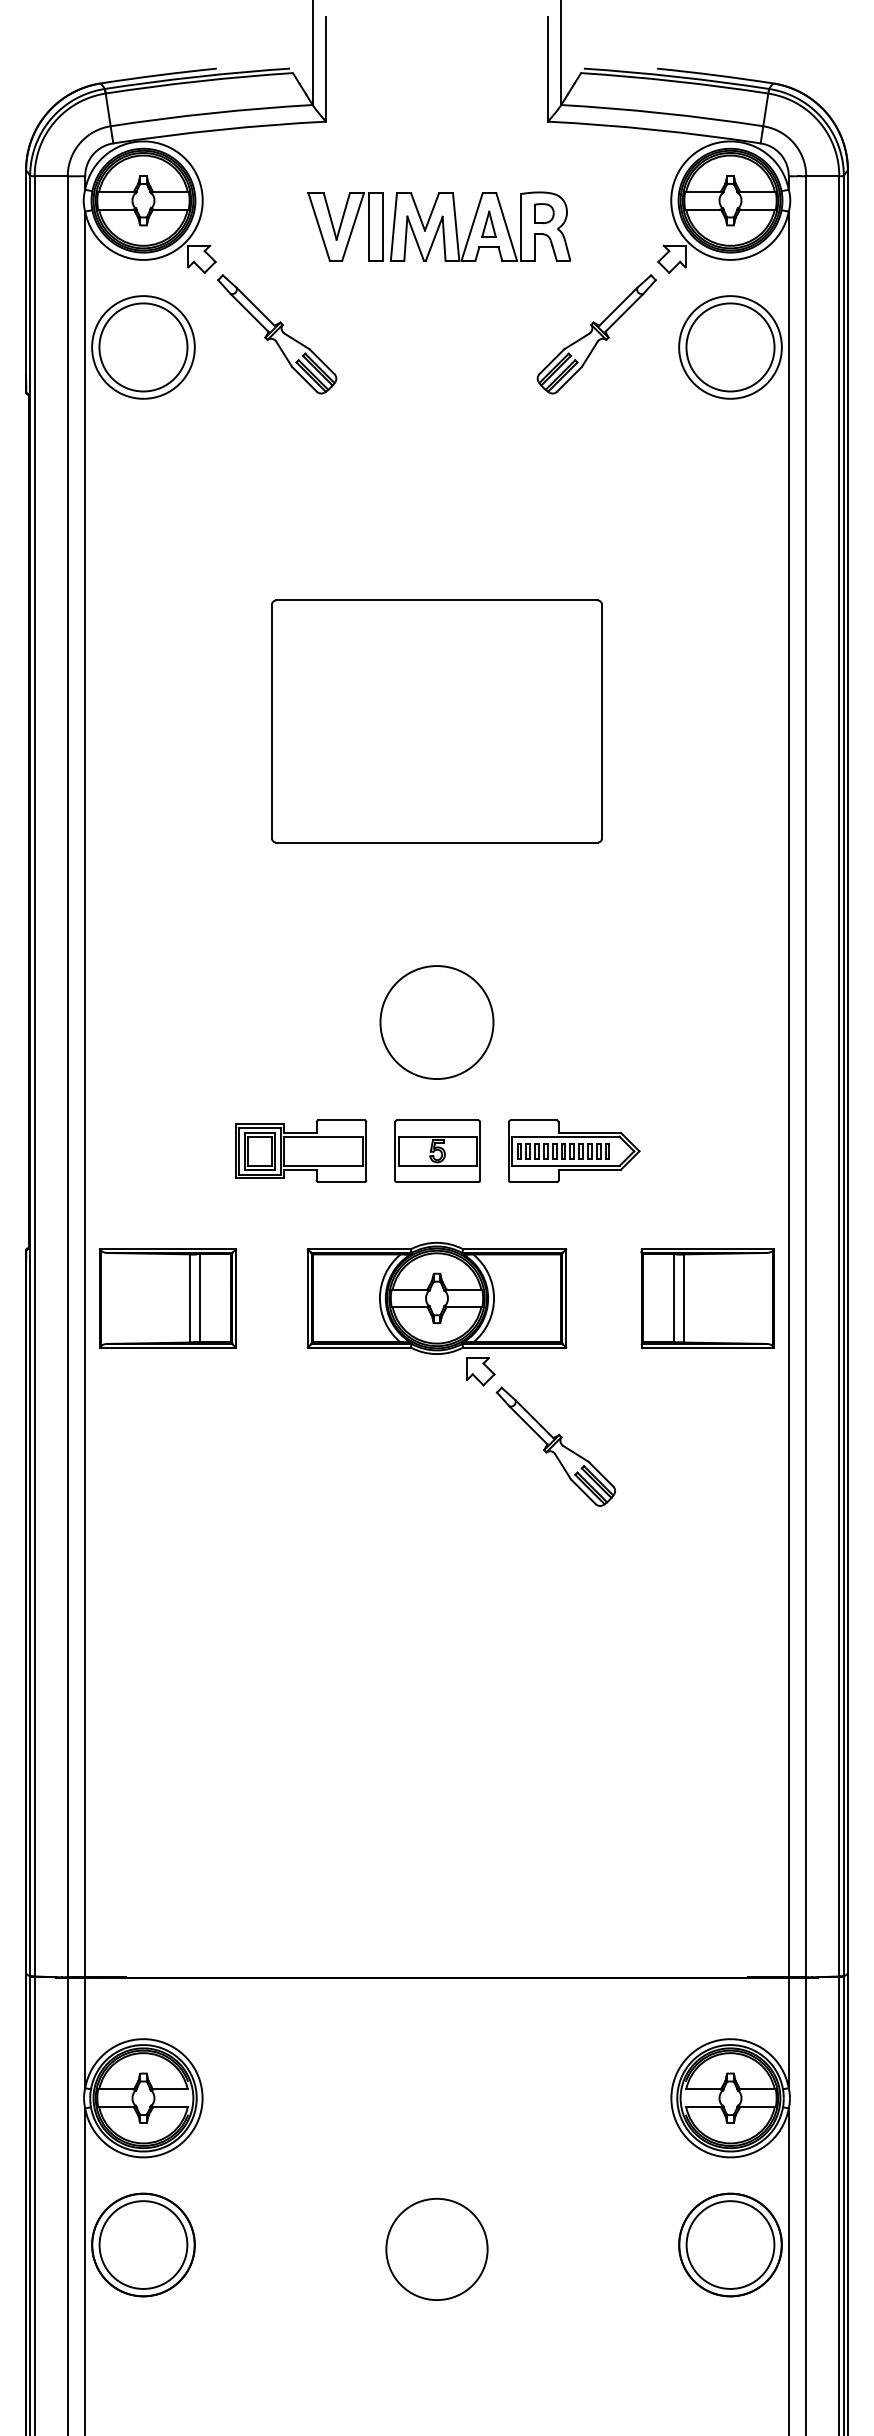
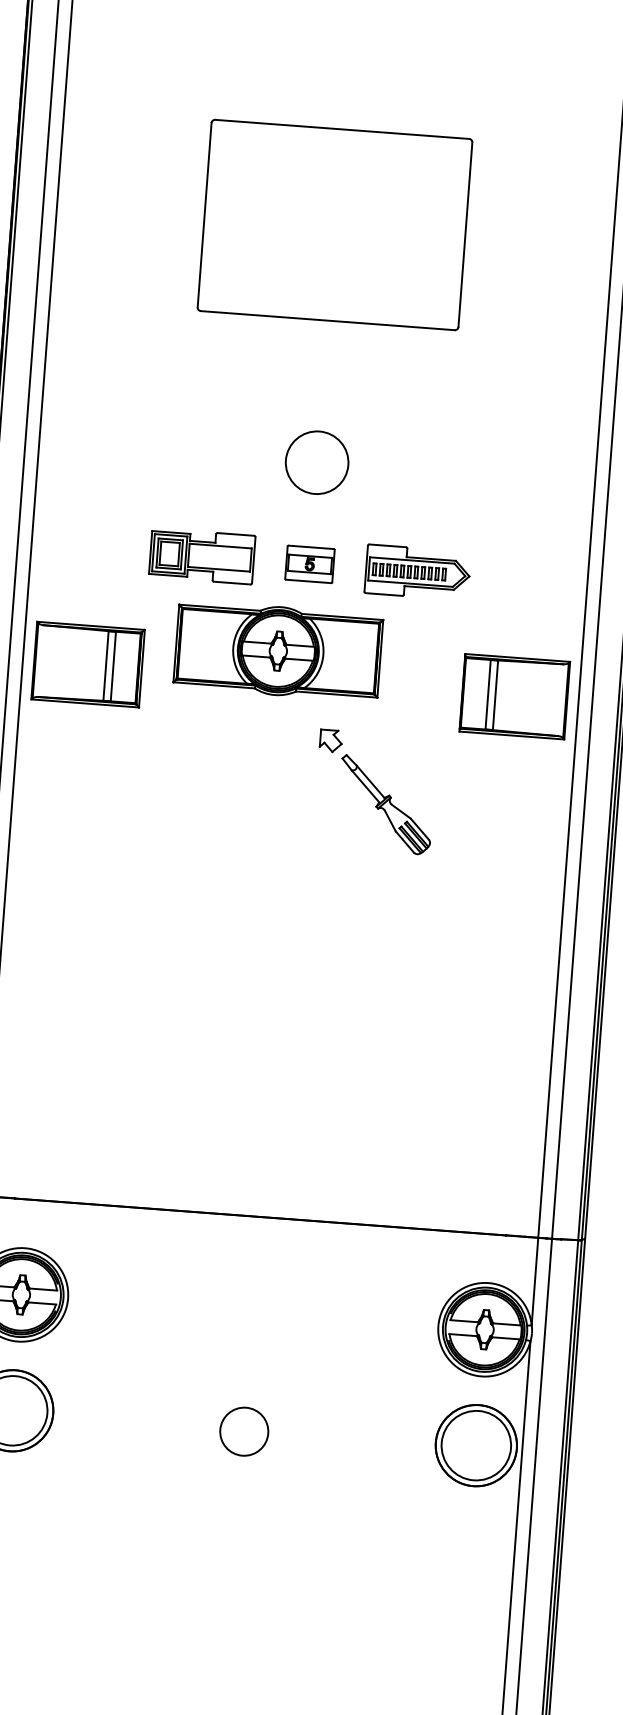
circle: (436, 1022) -> (316, 462), size x0.7
part: (437, 1150) -> (309, 563), size x0.7
part: (436, 1298) -> (277, 651), moved
circle: (436, 2249) -> (243, 1431), size x0.6

